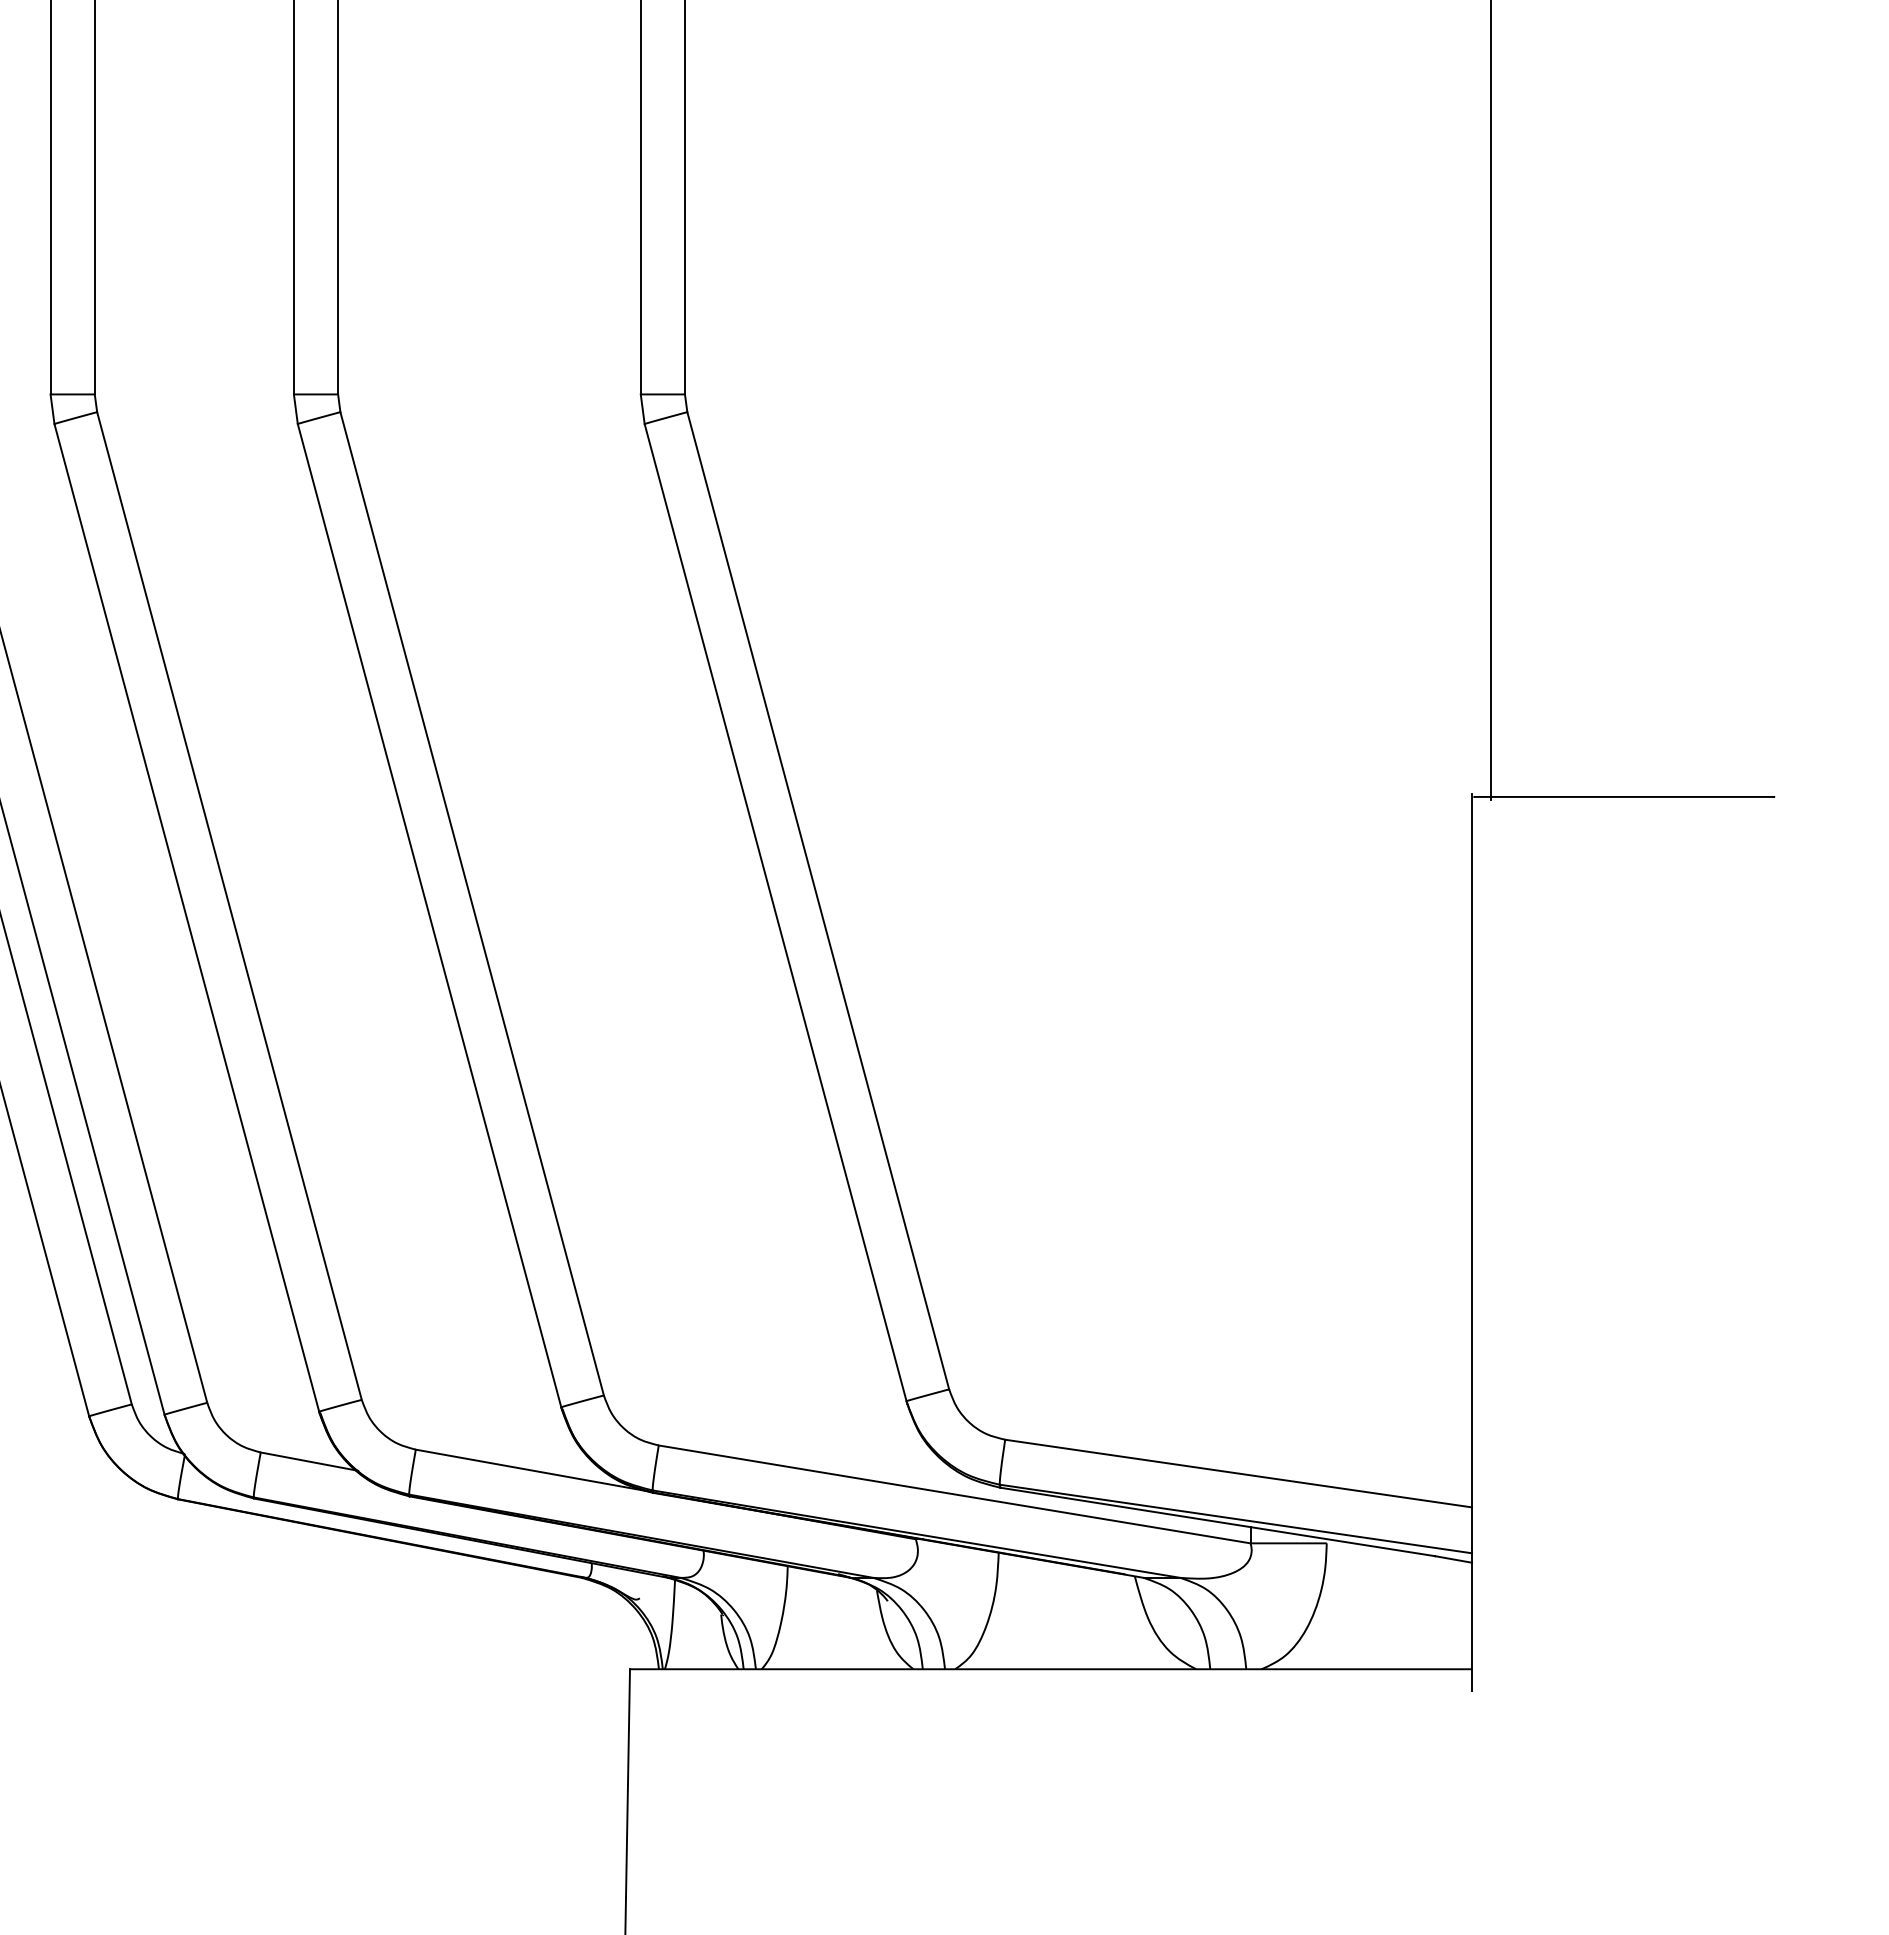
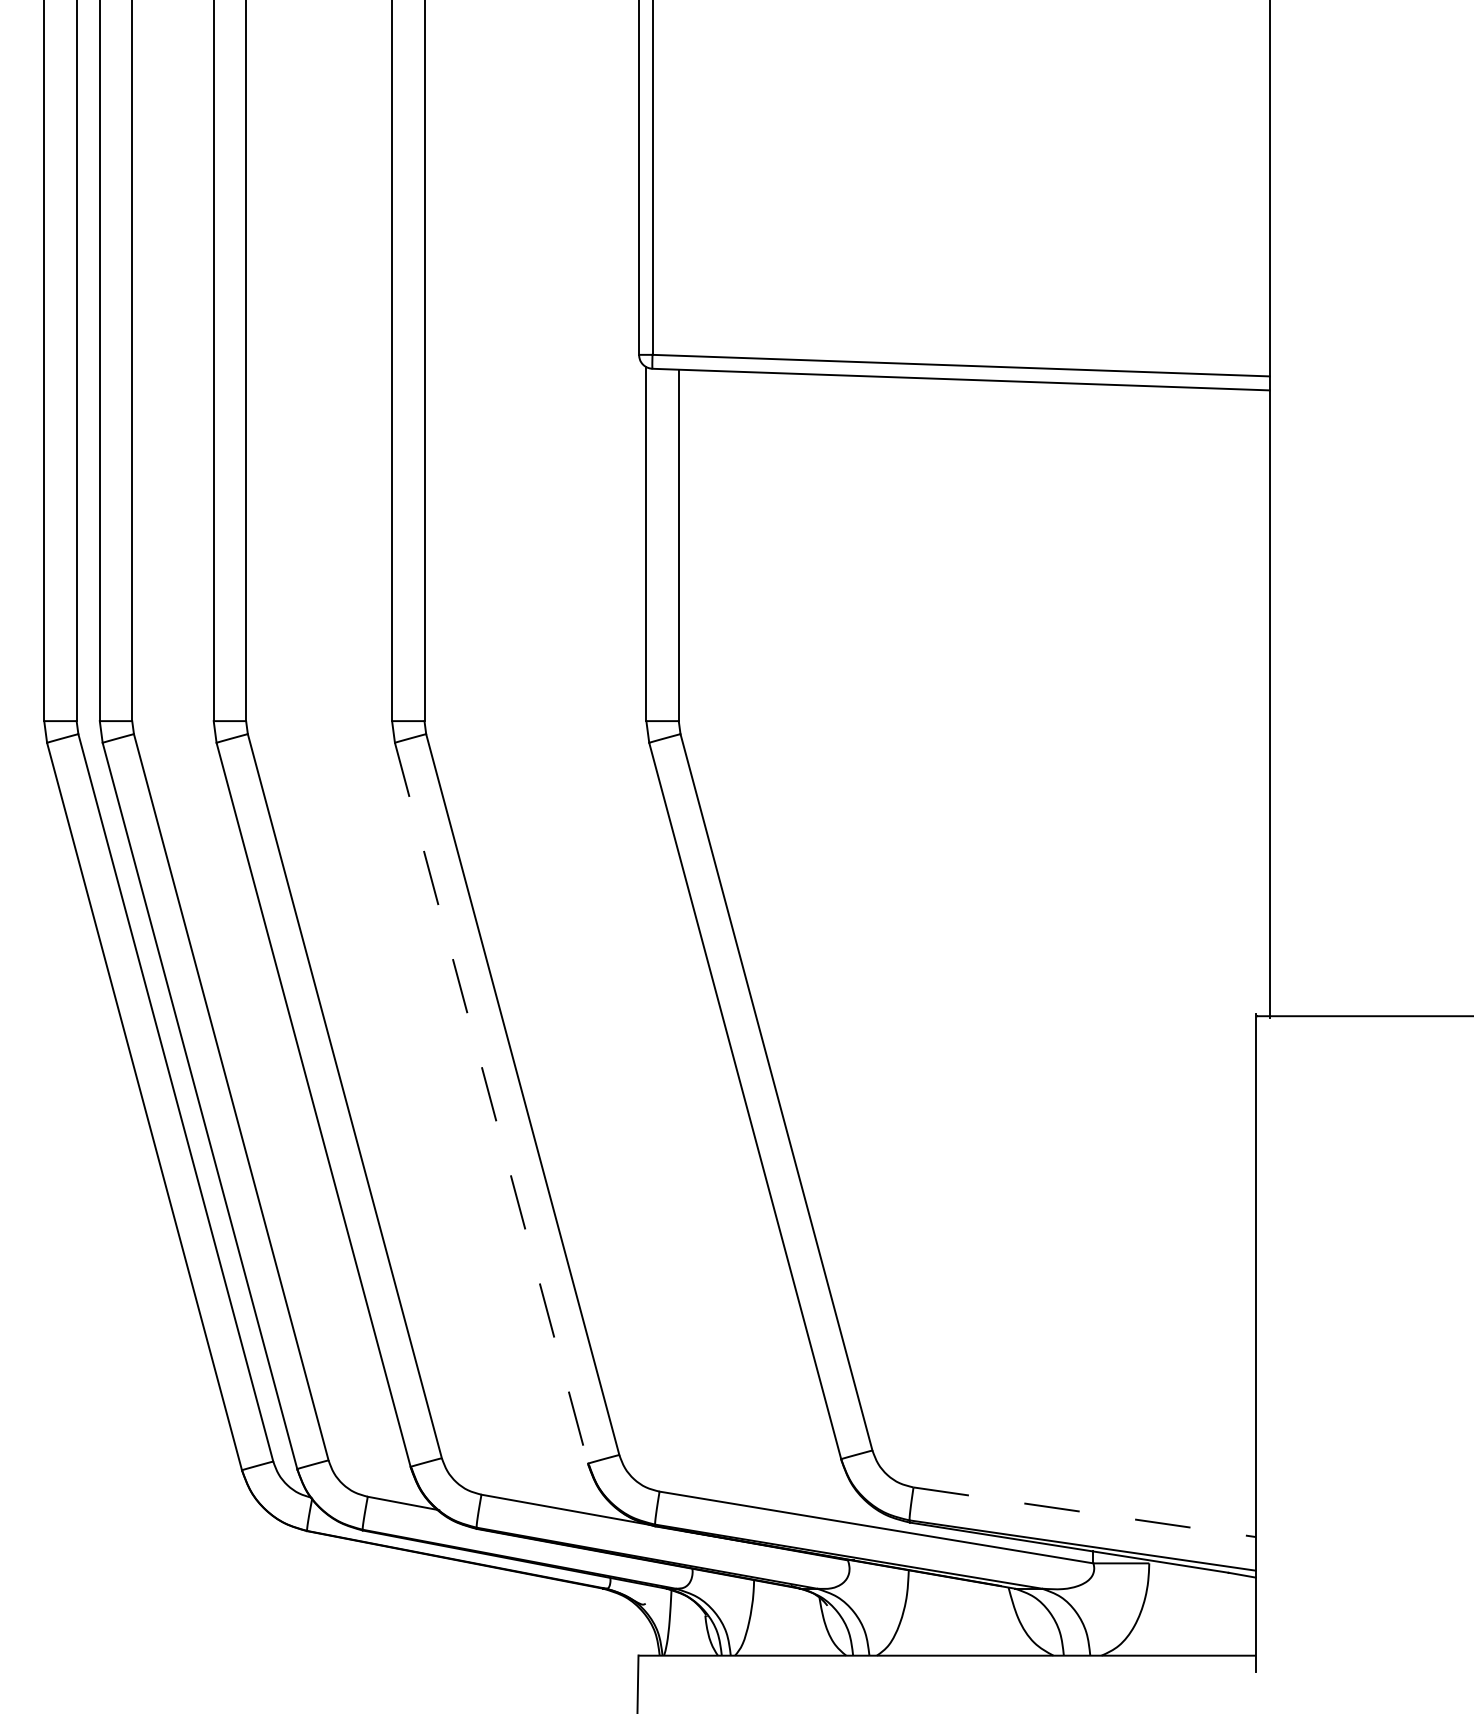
line: (429, 916) -> (491, 1103), solid -> dashed
line: (1238, 1473) -> (1084, 1512), solid -> dashed

